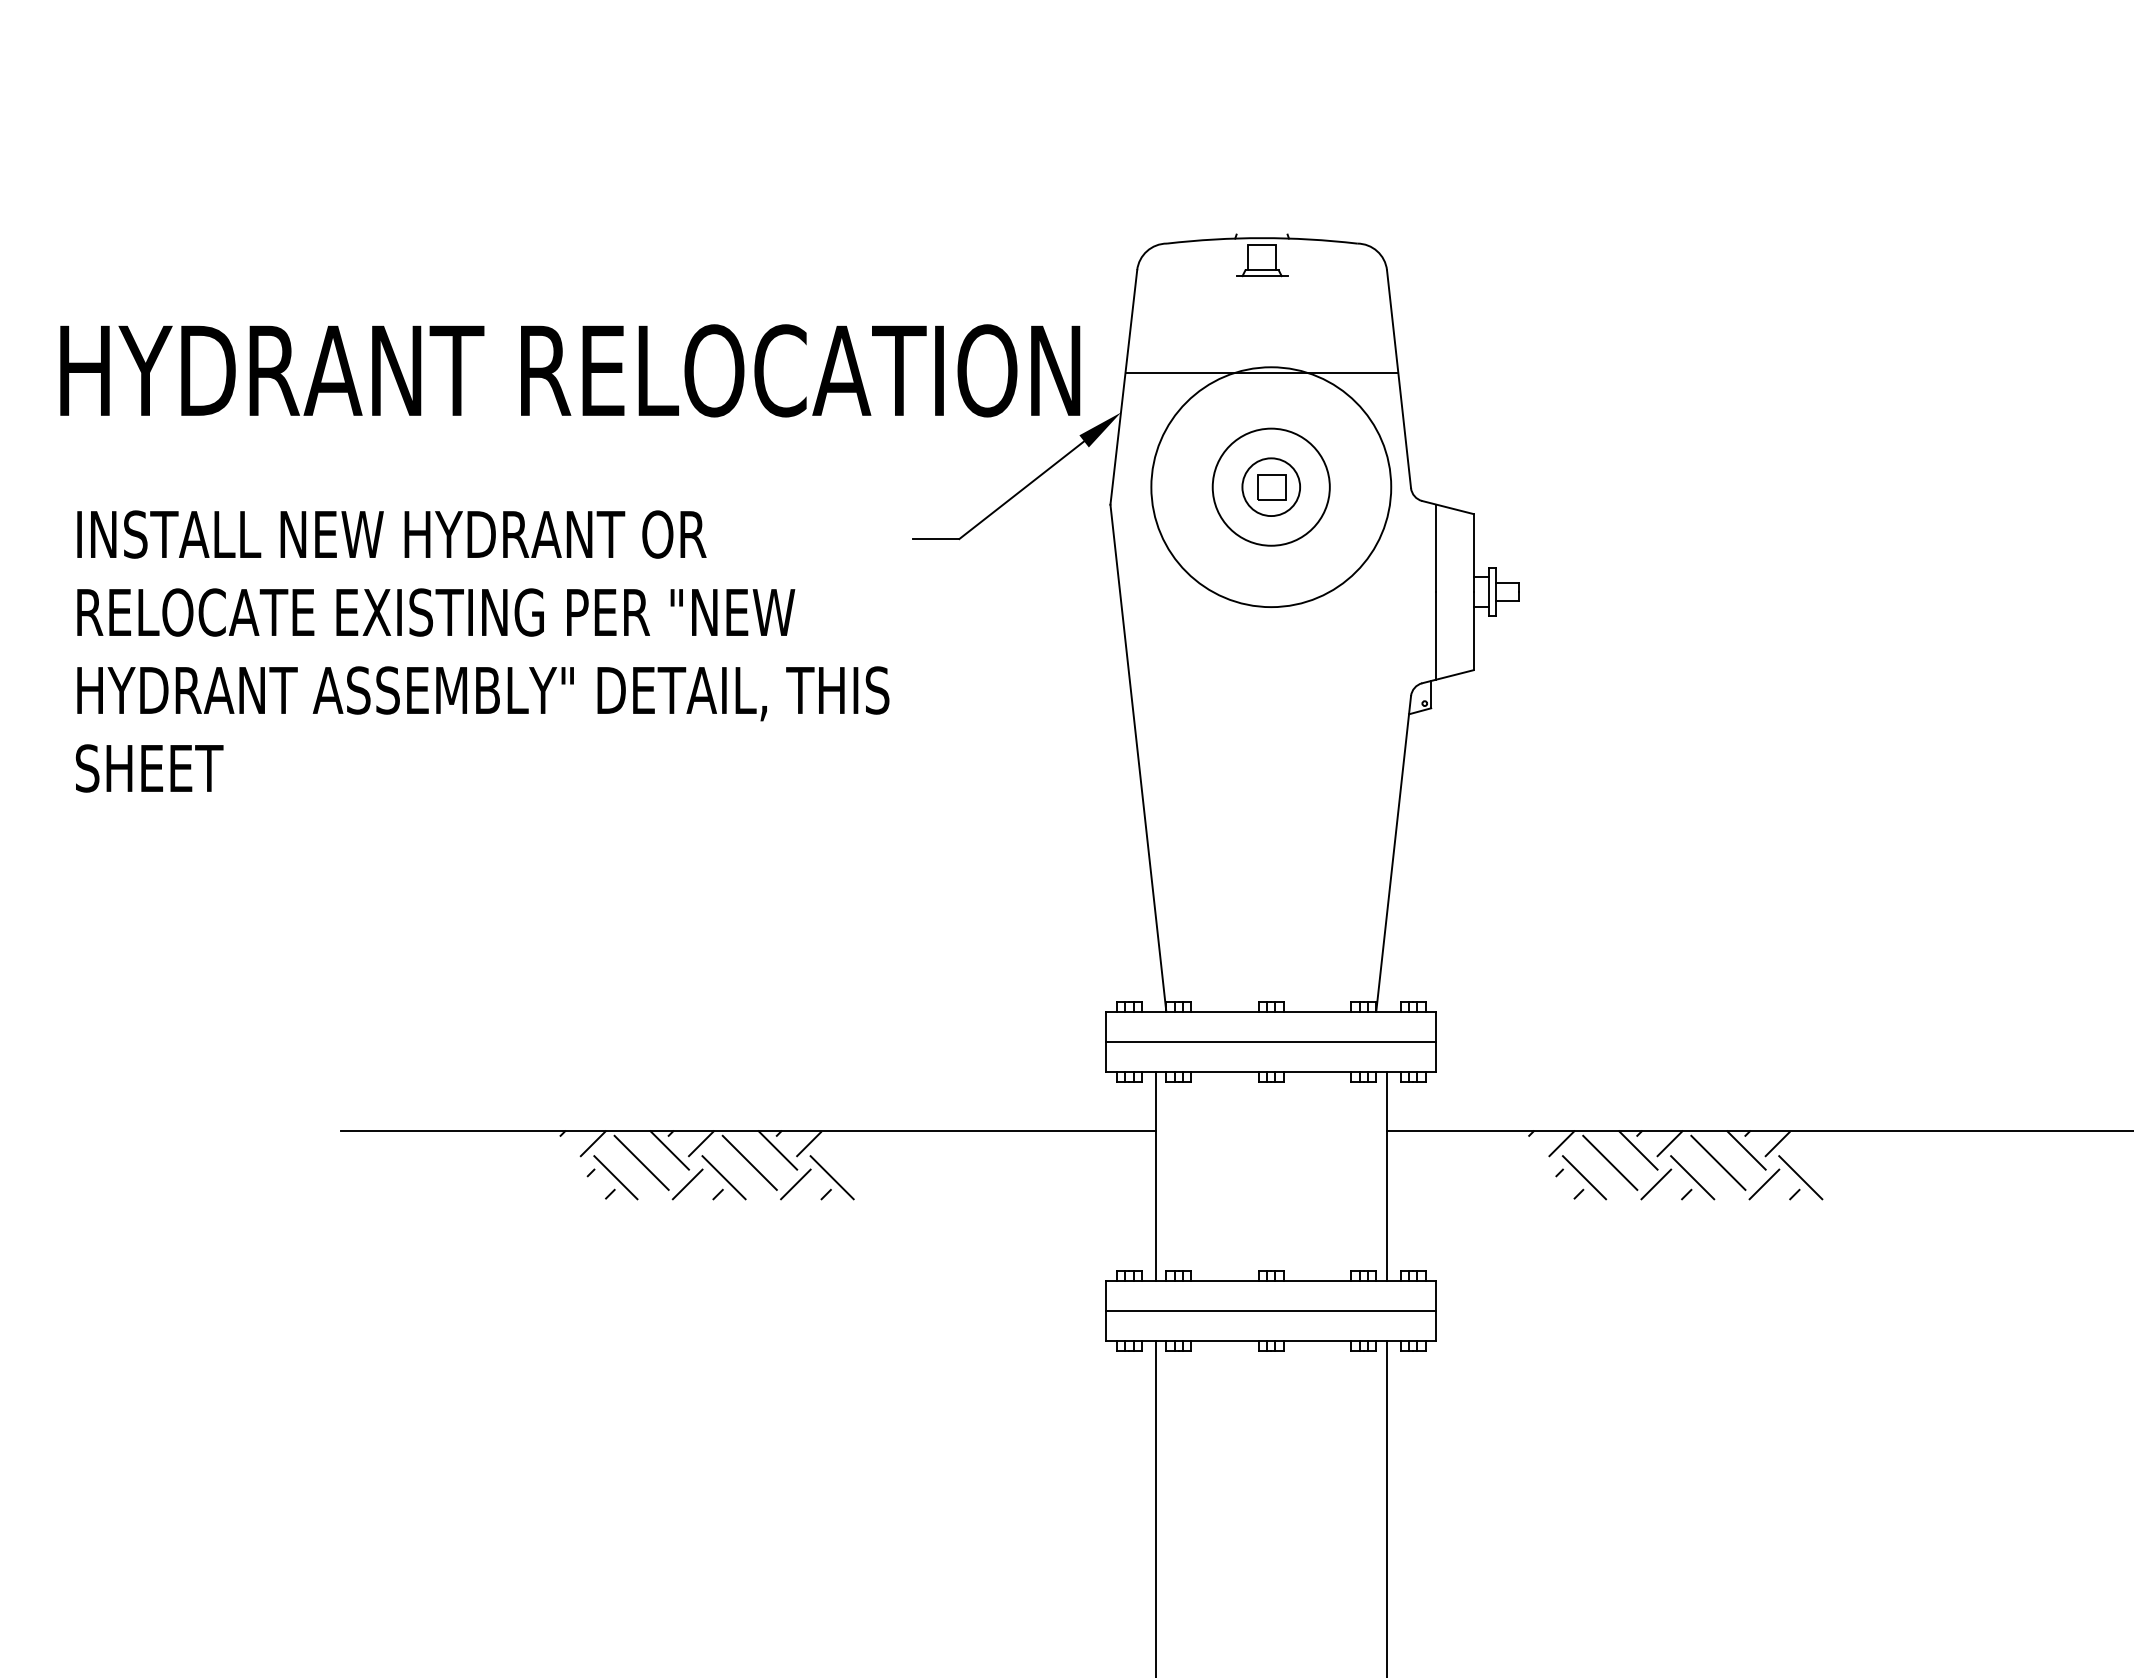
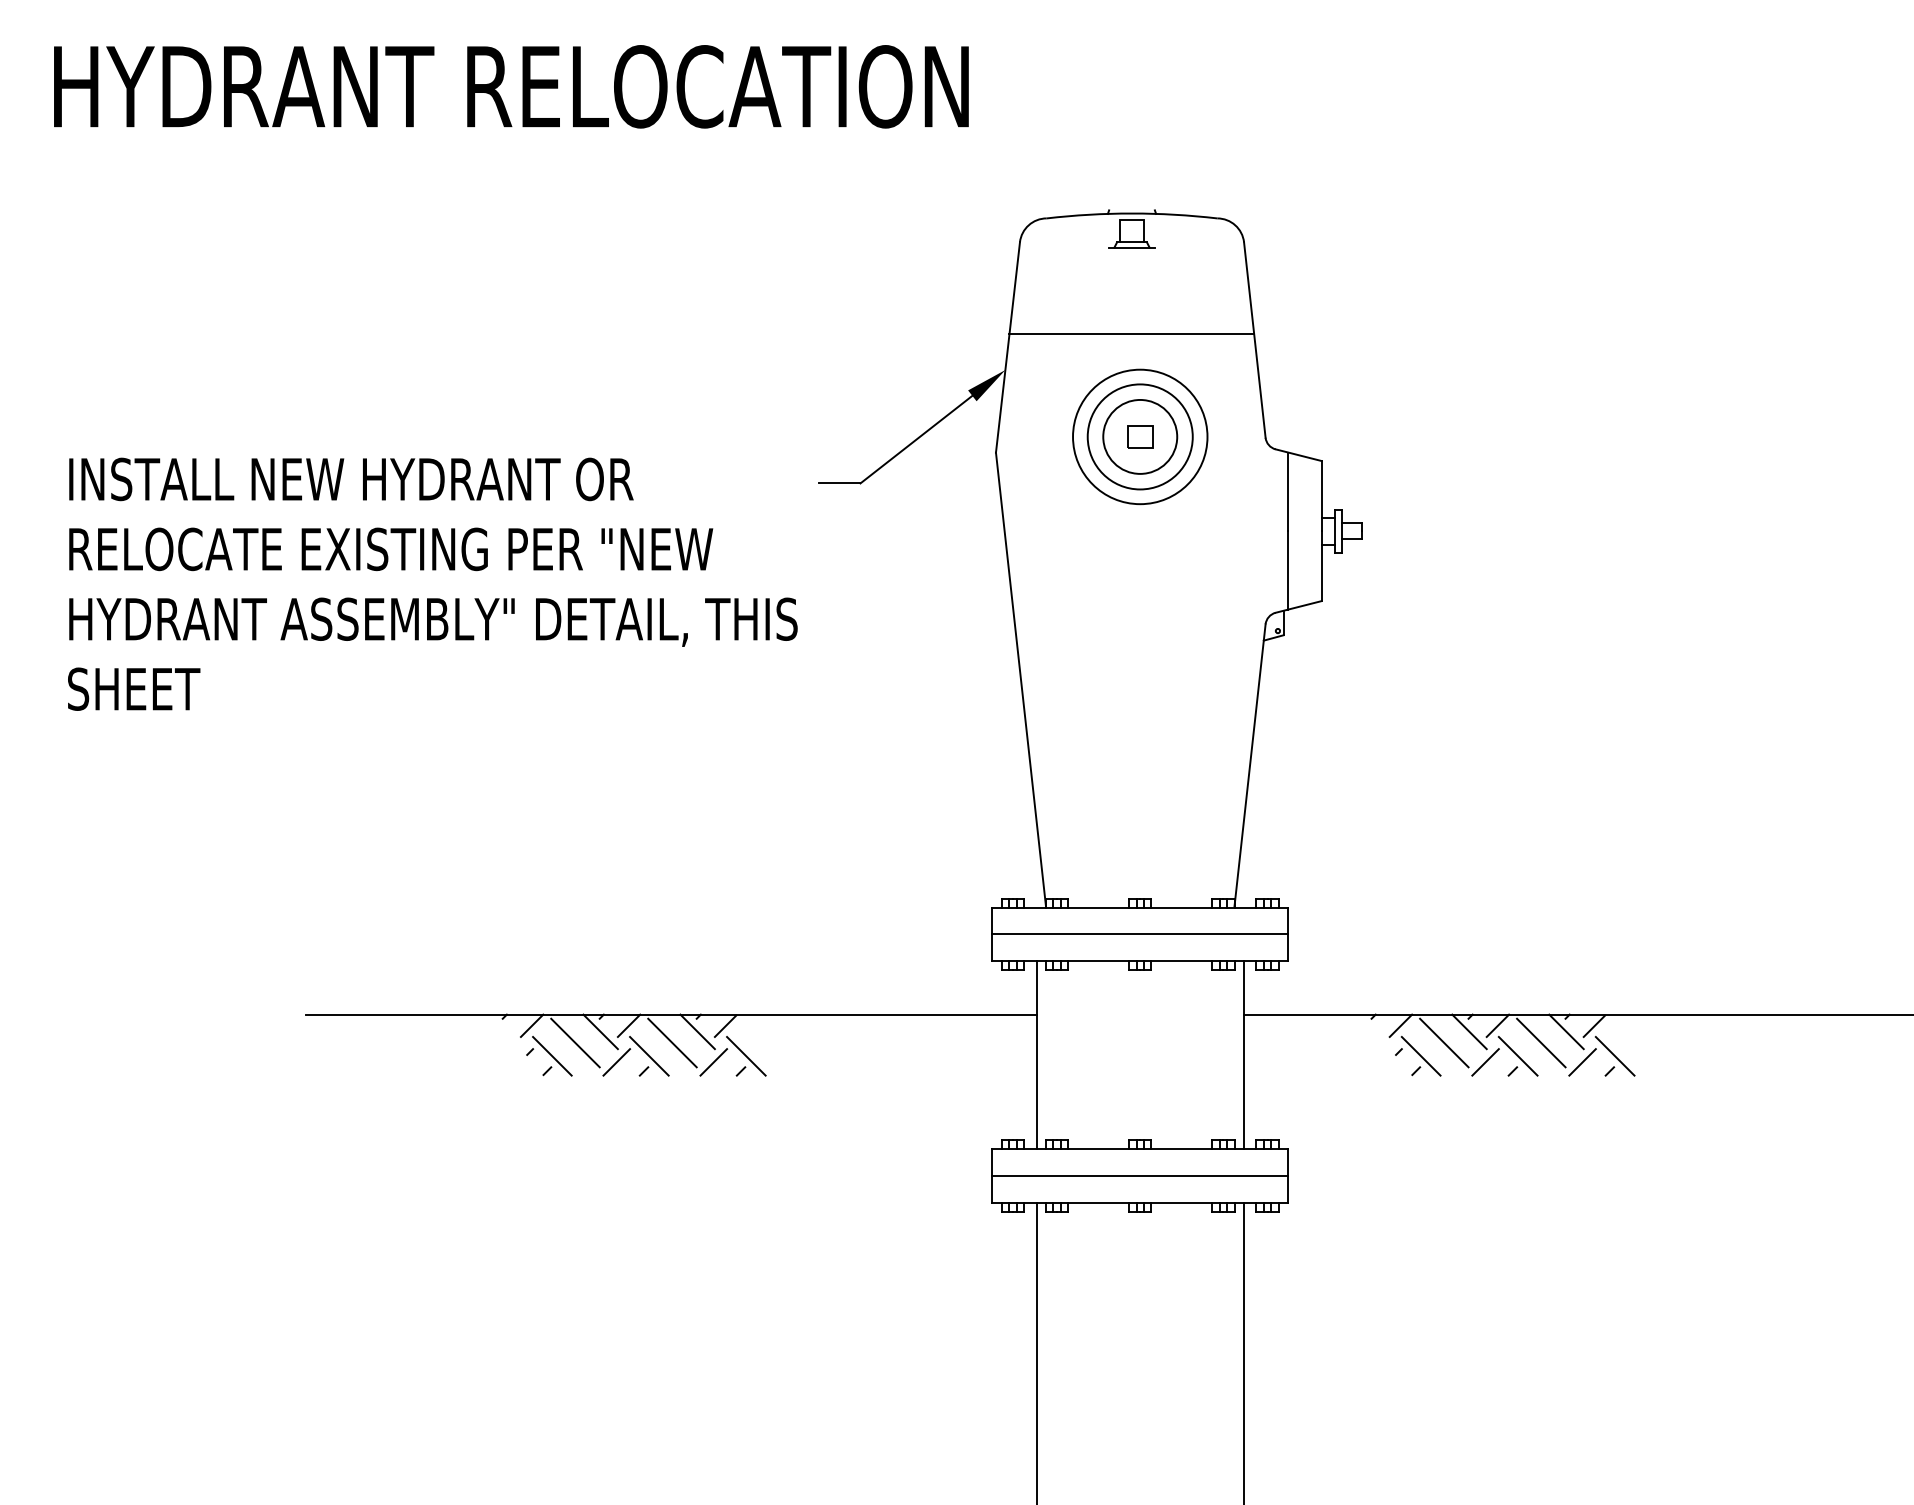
text: (570, 370) -> (511, 86), moved
circle: (1271, 486) -> (1140, 436), size x1.43
circle: (1271, 487) -> (1140, 437), size x0.62

